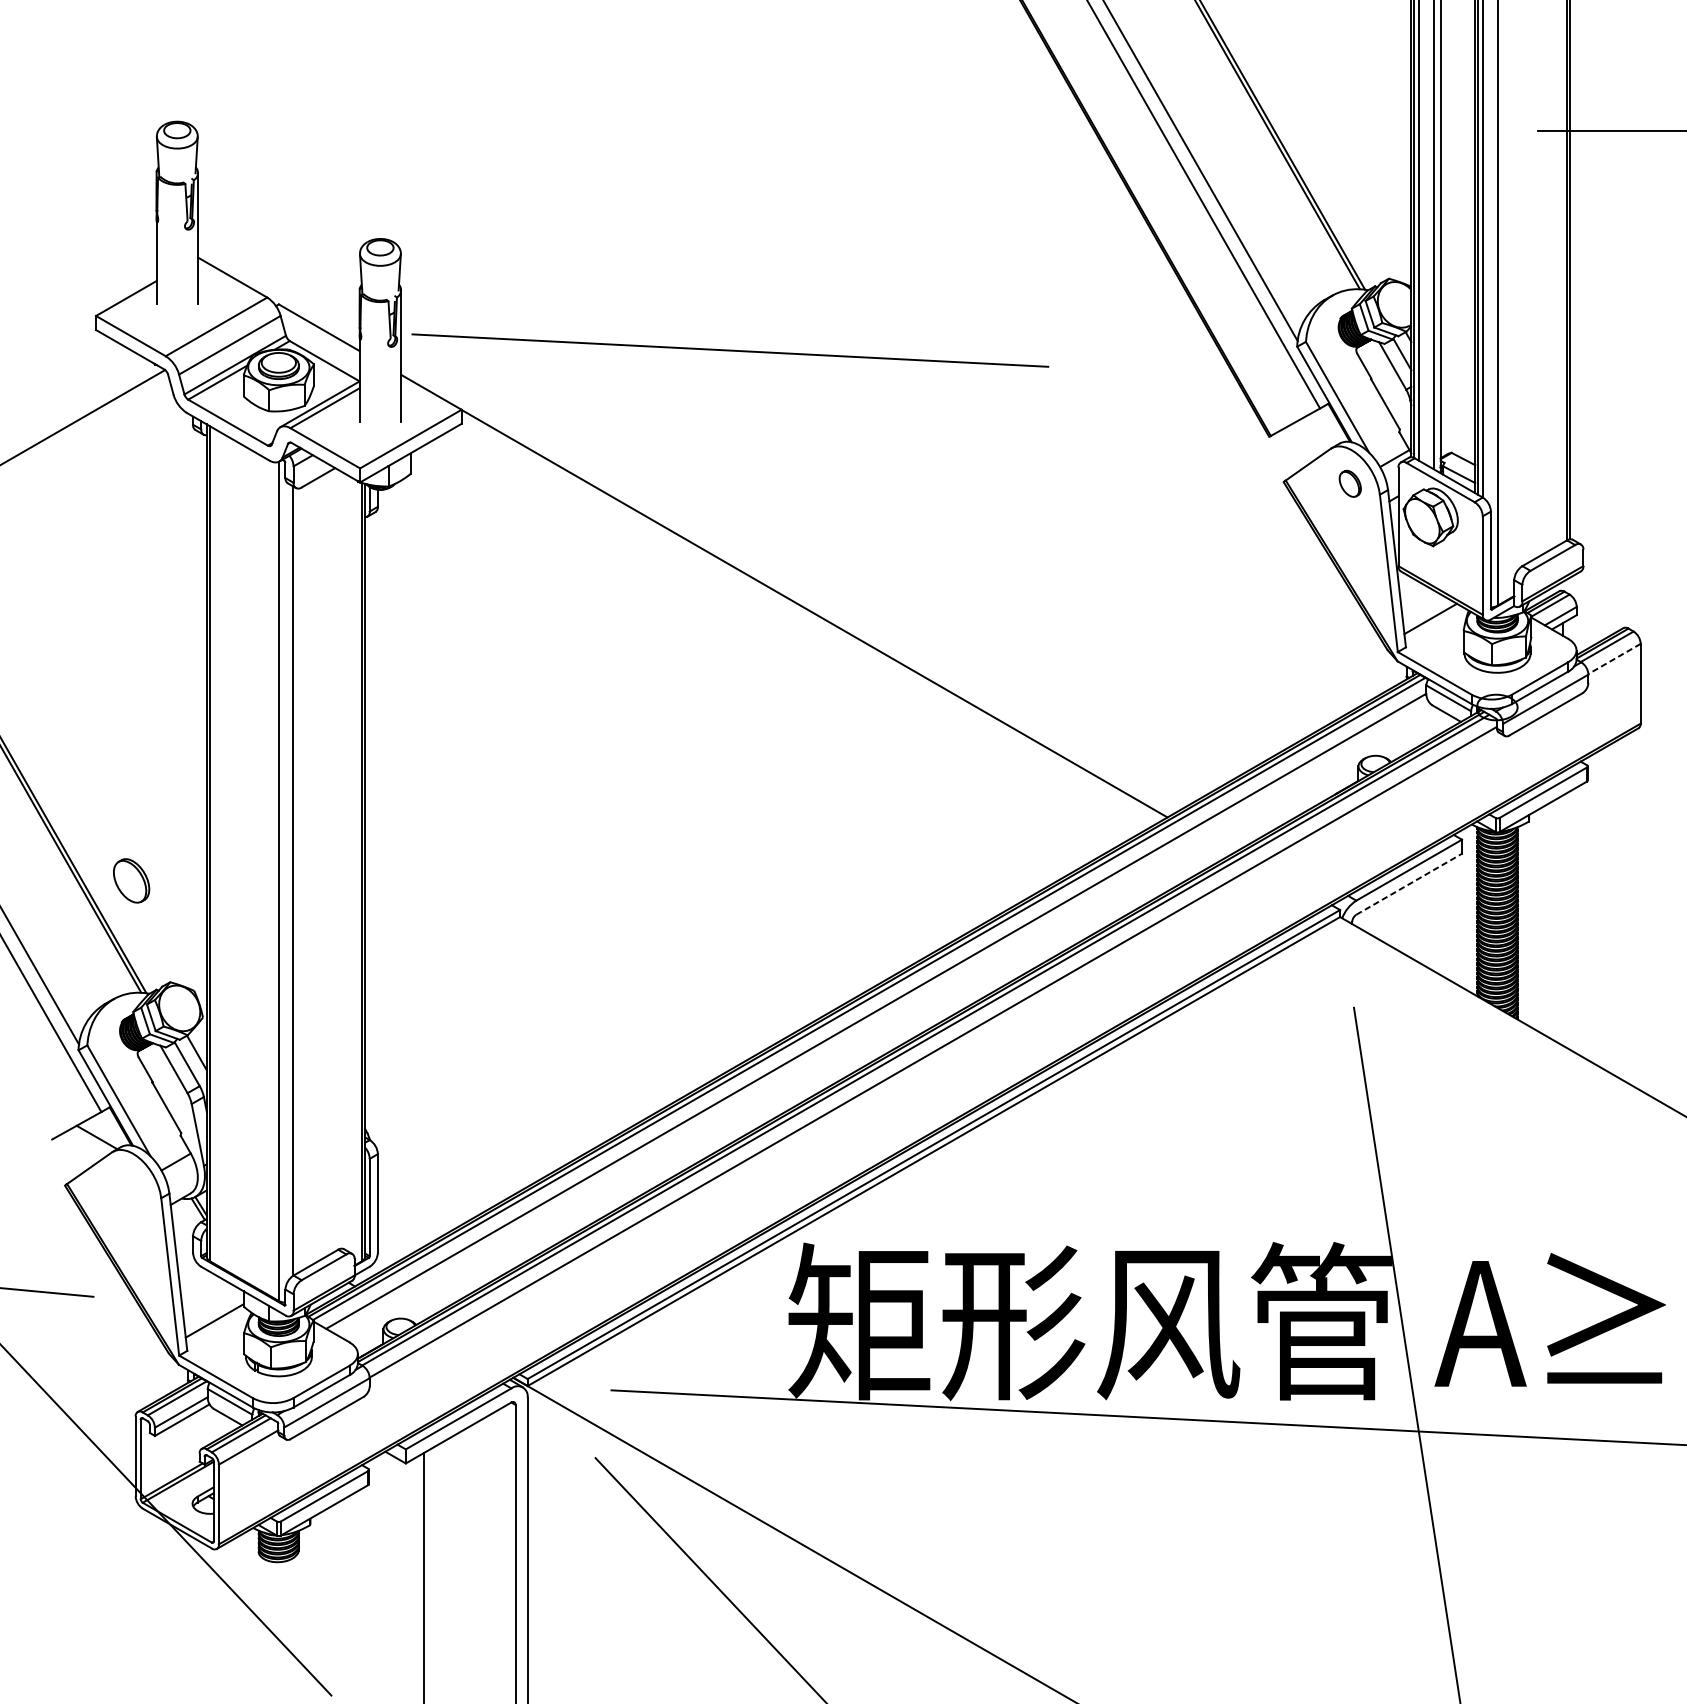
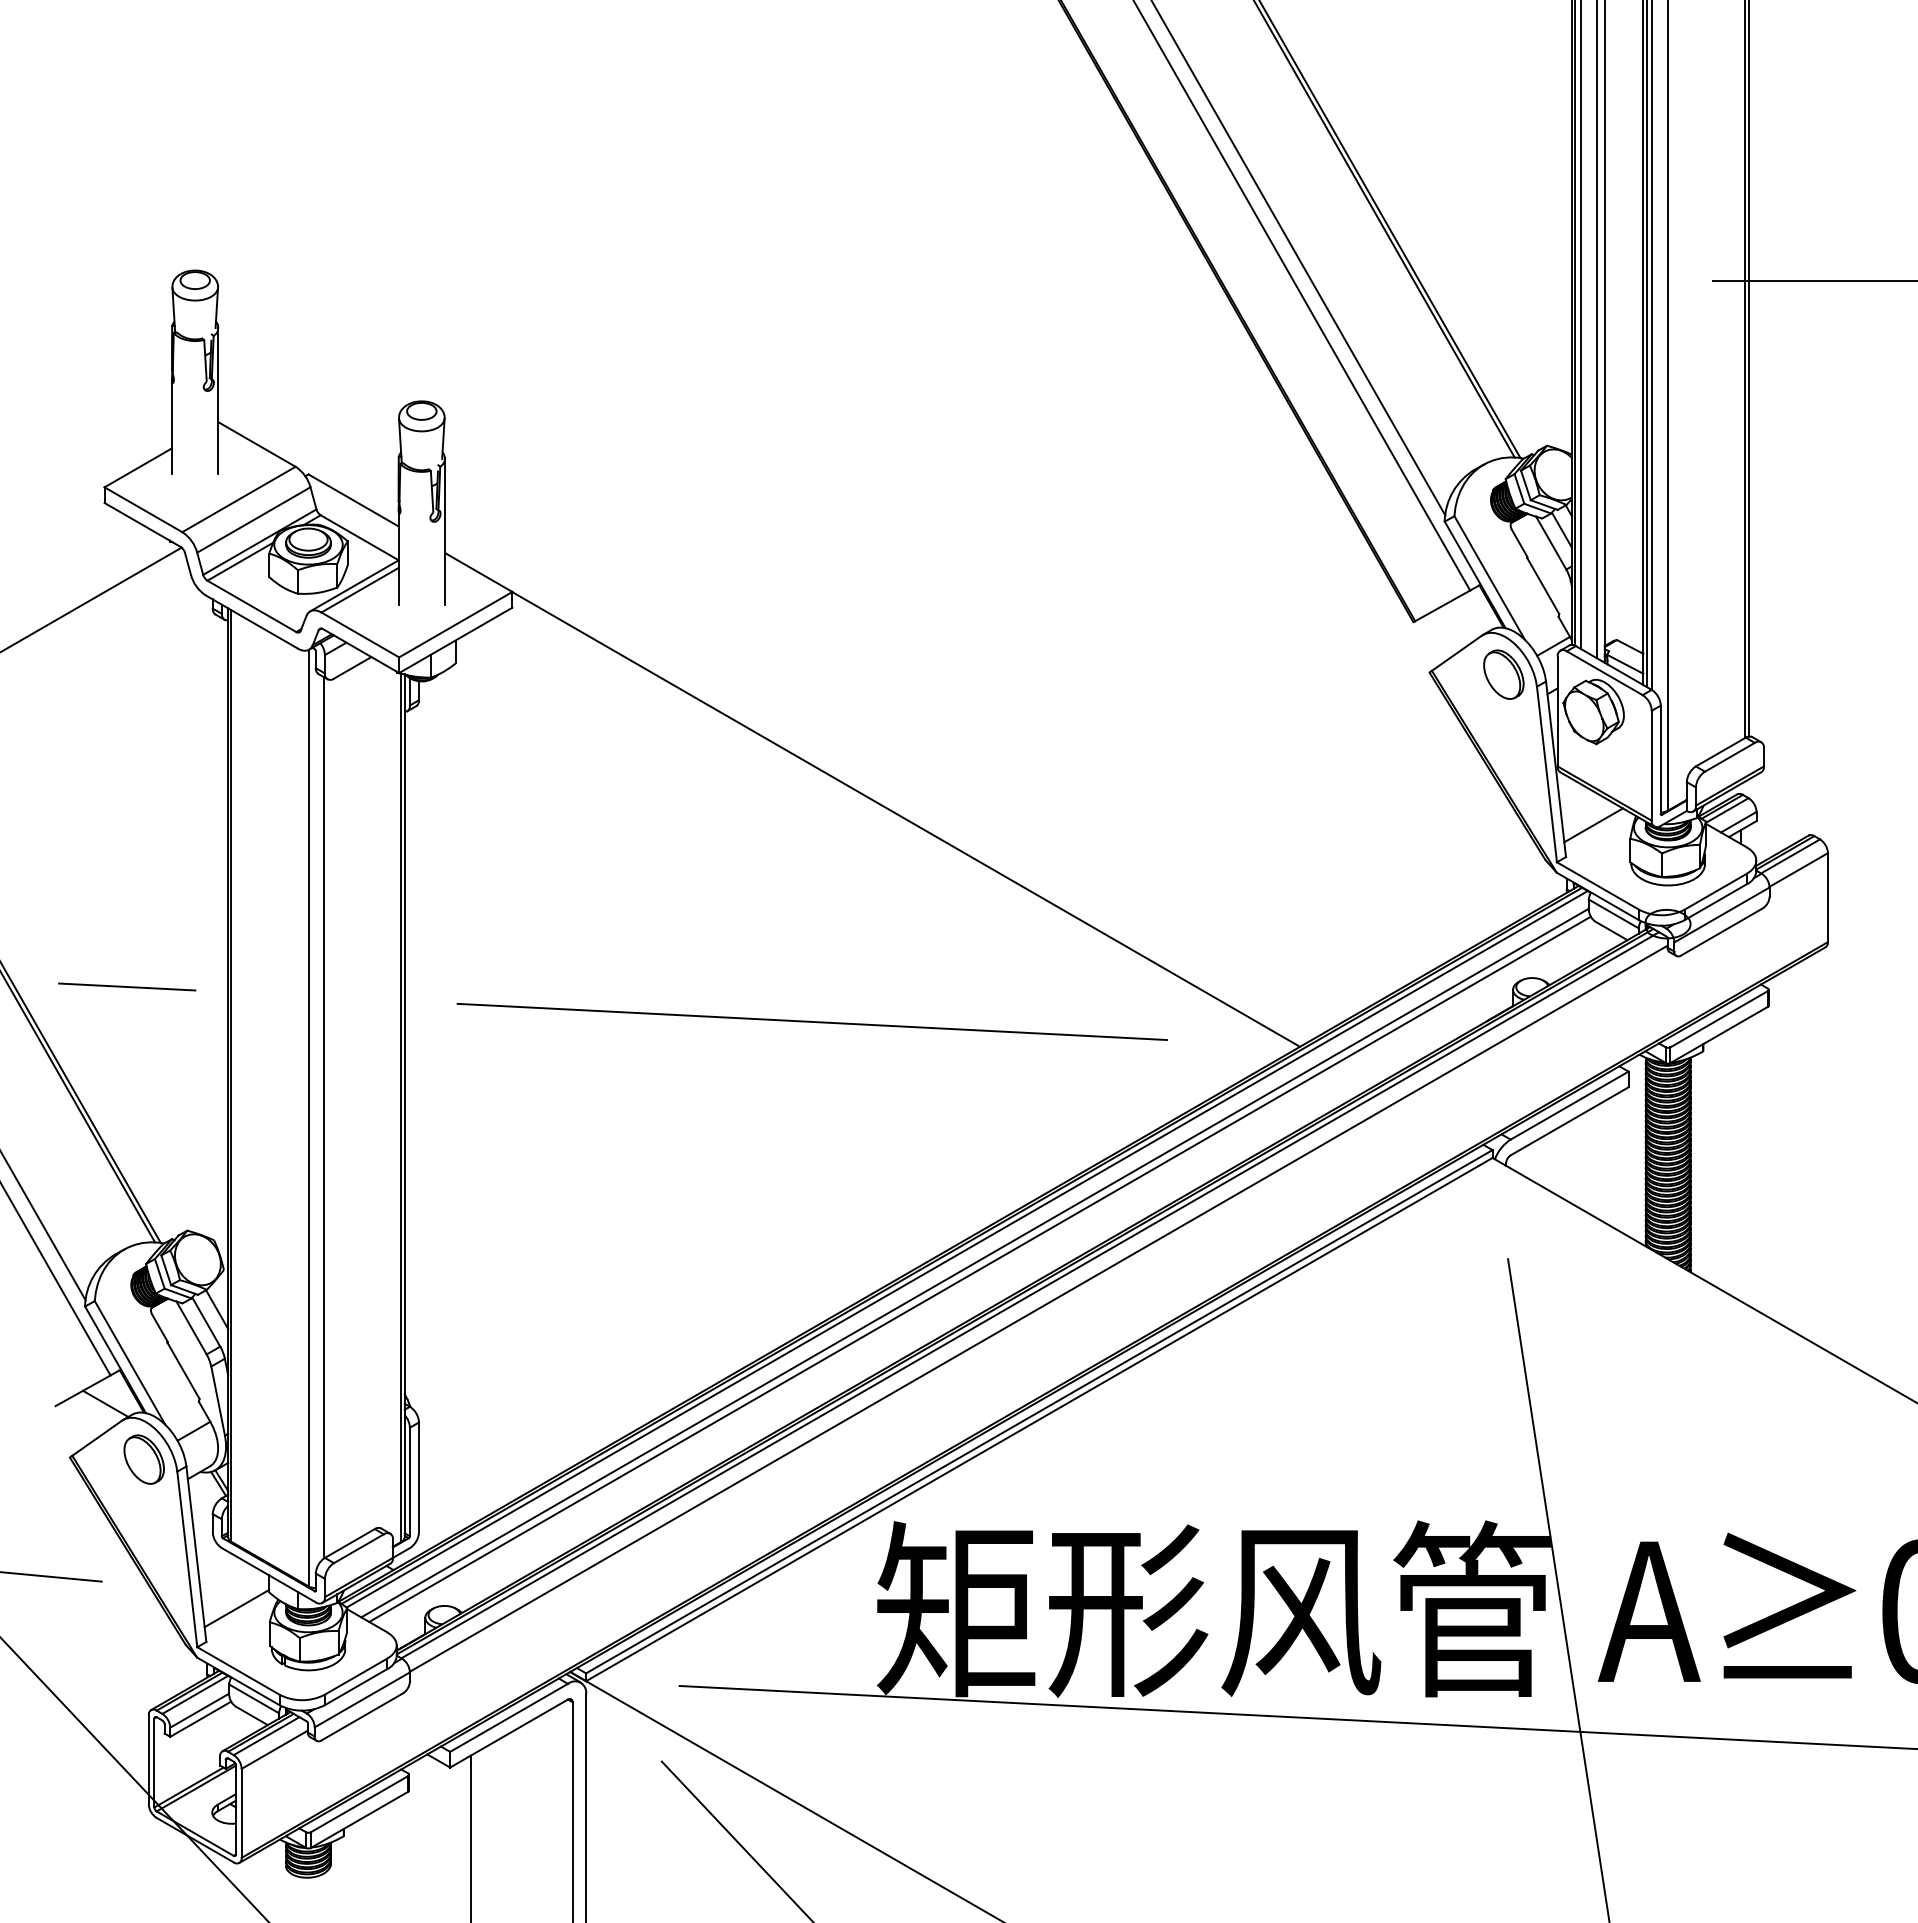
line: (729, 350) -> (811, 1021), moved
part: (1349, 483) -> (1503, 674), size x1.67
line: (1614, 659) -> (1798, 870), dashed -> solid
line: (116, 763) -> (127, 986), added
part: (130, 880) -> (143, 1459), moved
line: (1409, 884) -> (1570, 1121), dashed -> solid
line: (880, 1016) -> (979, 1268), added

